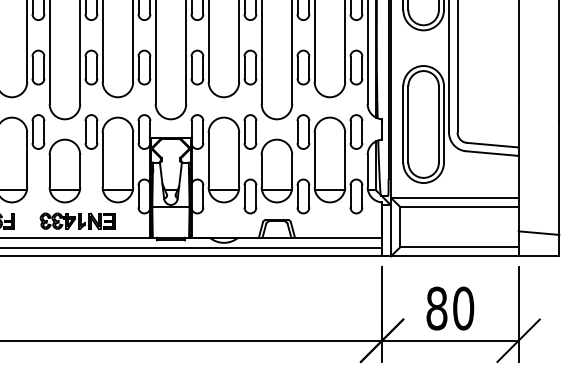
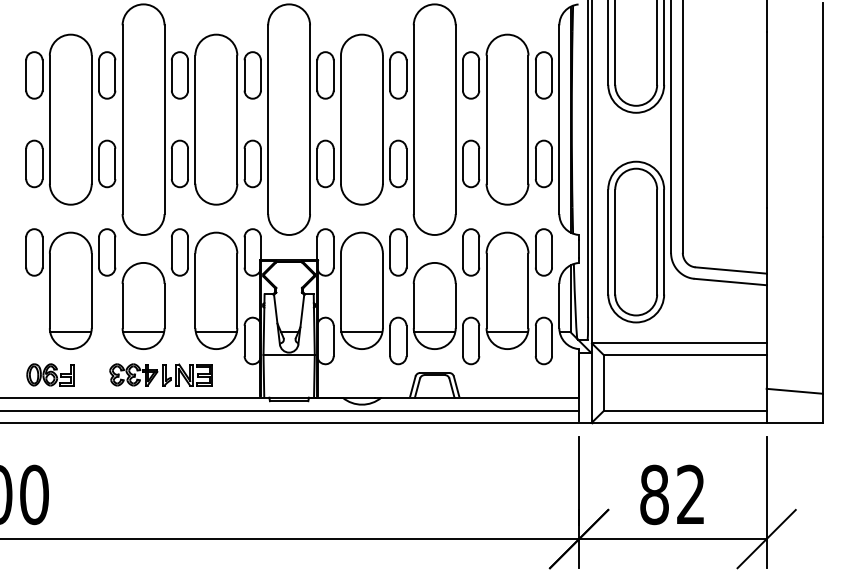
text: (463, 308) -> (690, 494), 80 -> 82

